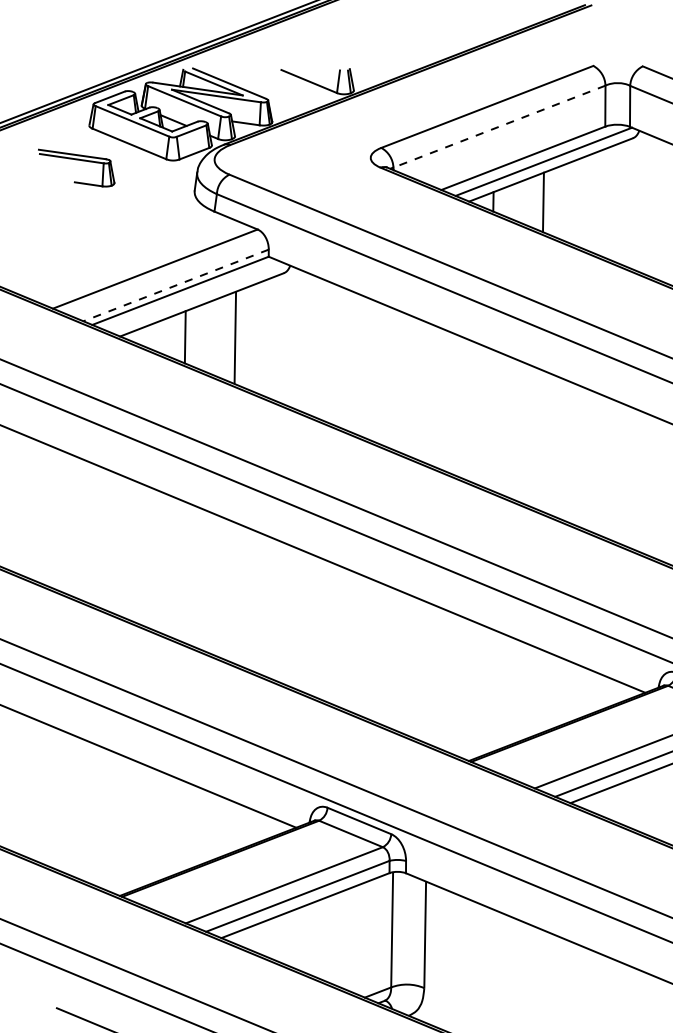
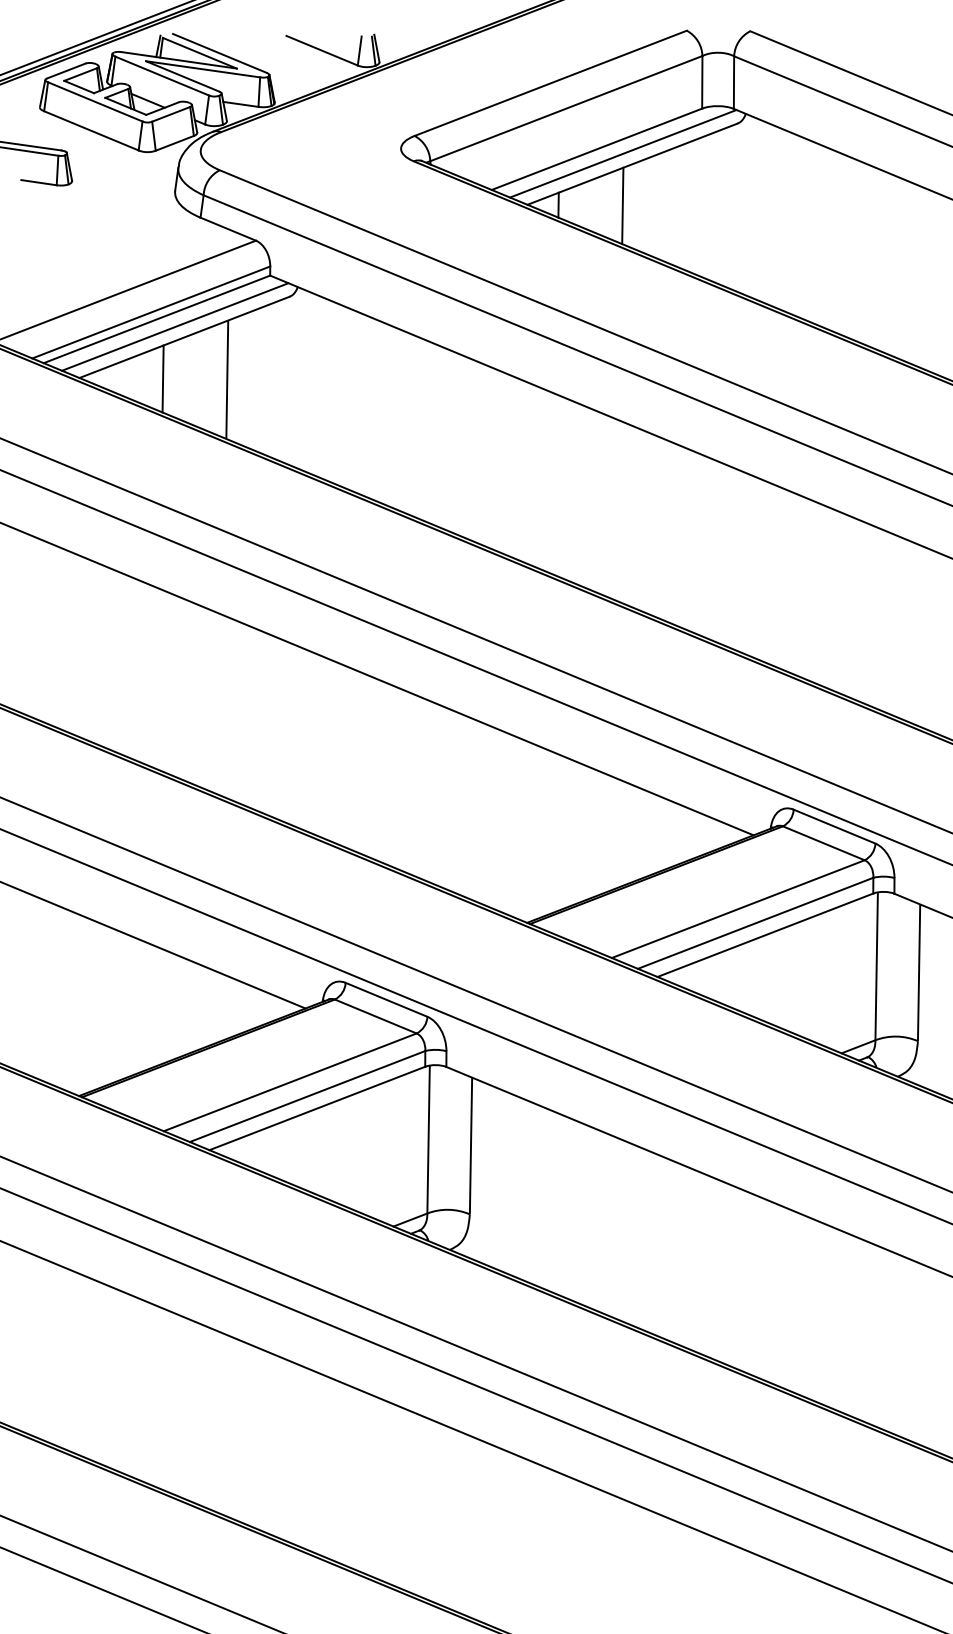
line: (499, 126) -> (566, 108), dashed -> solid
line: (176, 285) -> (151, 312), dashed -> solid
line: (194, 296) -> (175, 326), added

